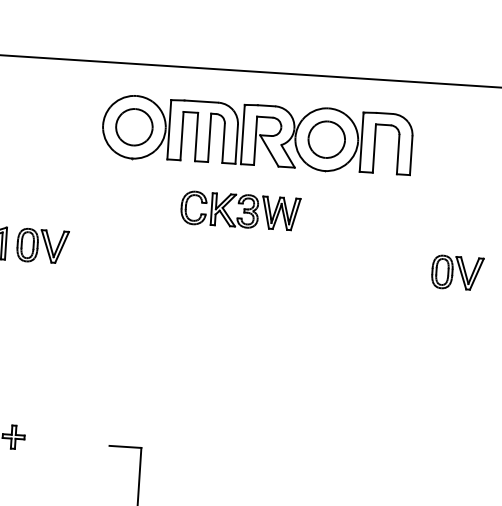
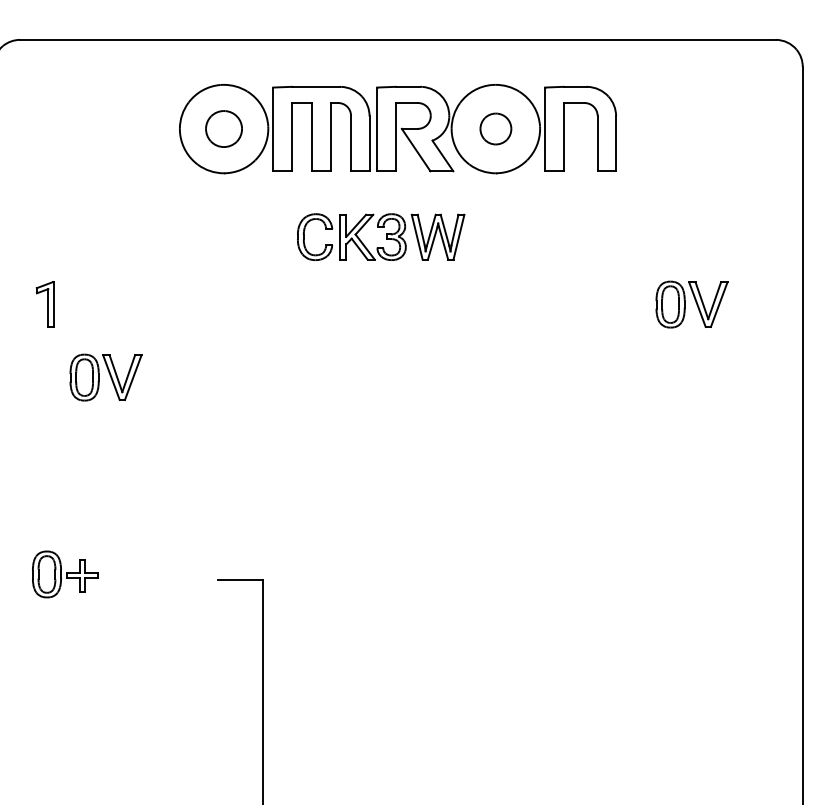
part: (134, 126) -> (223, 128), size x0.7
part: (326, 139) -> (495, 128), size x0.6
part: (42, 246) -> (105, 377), moved

